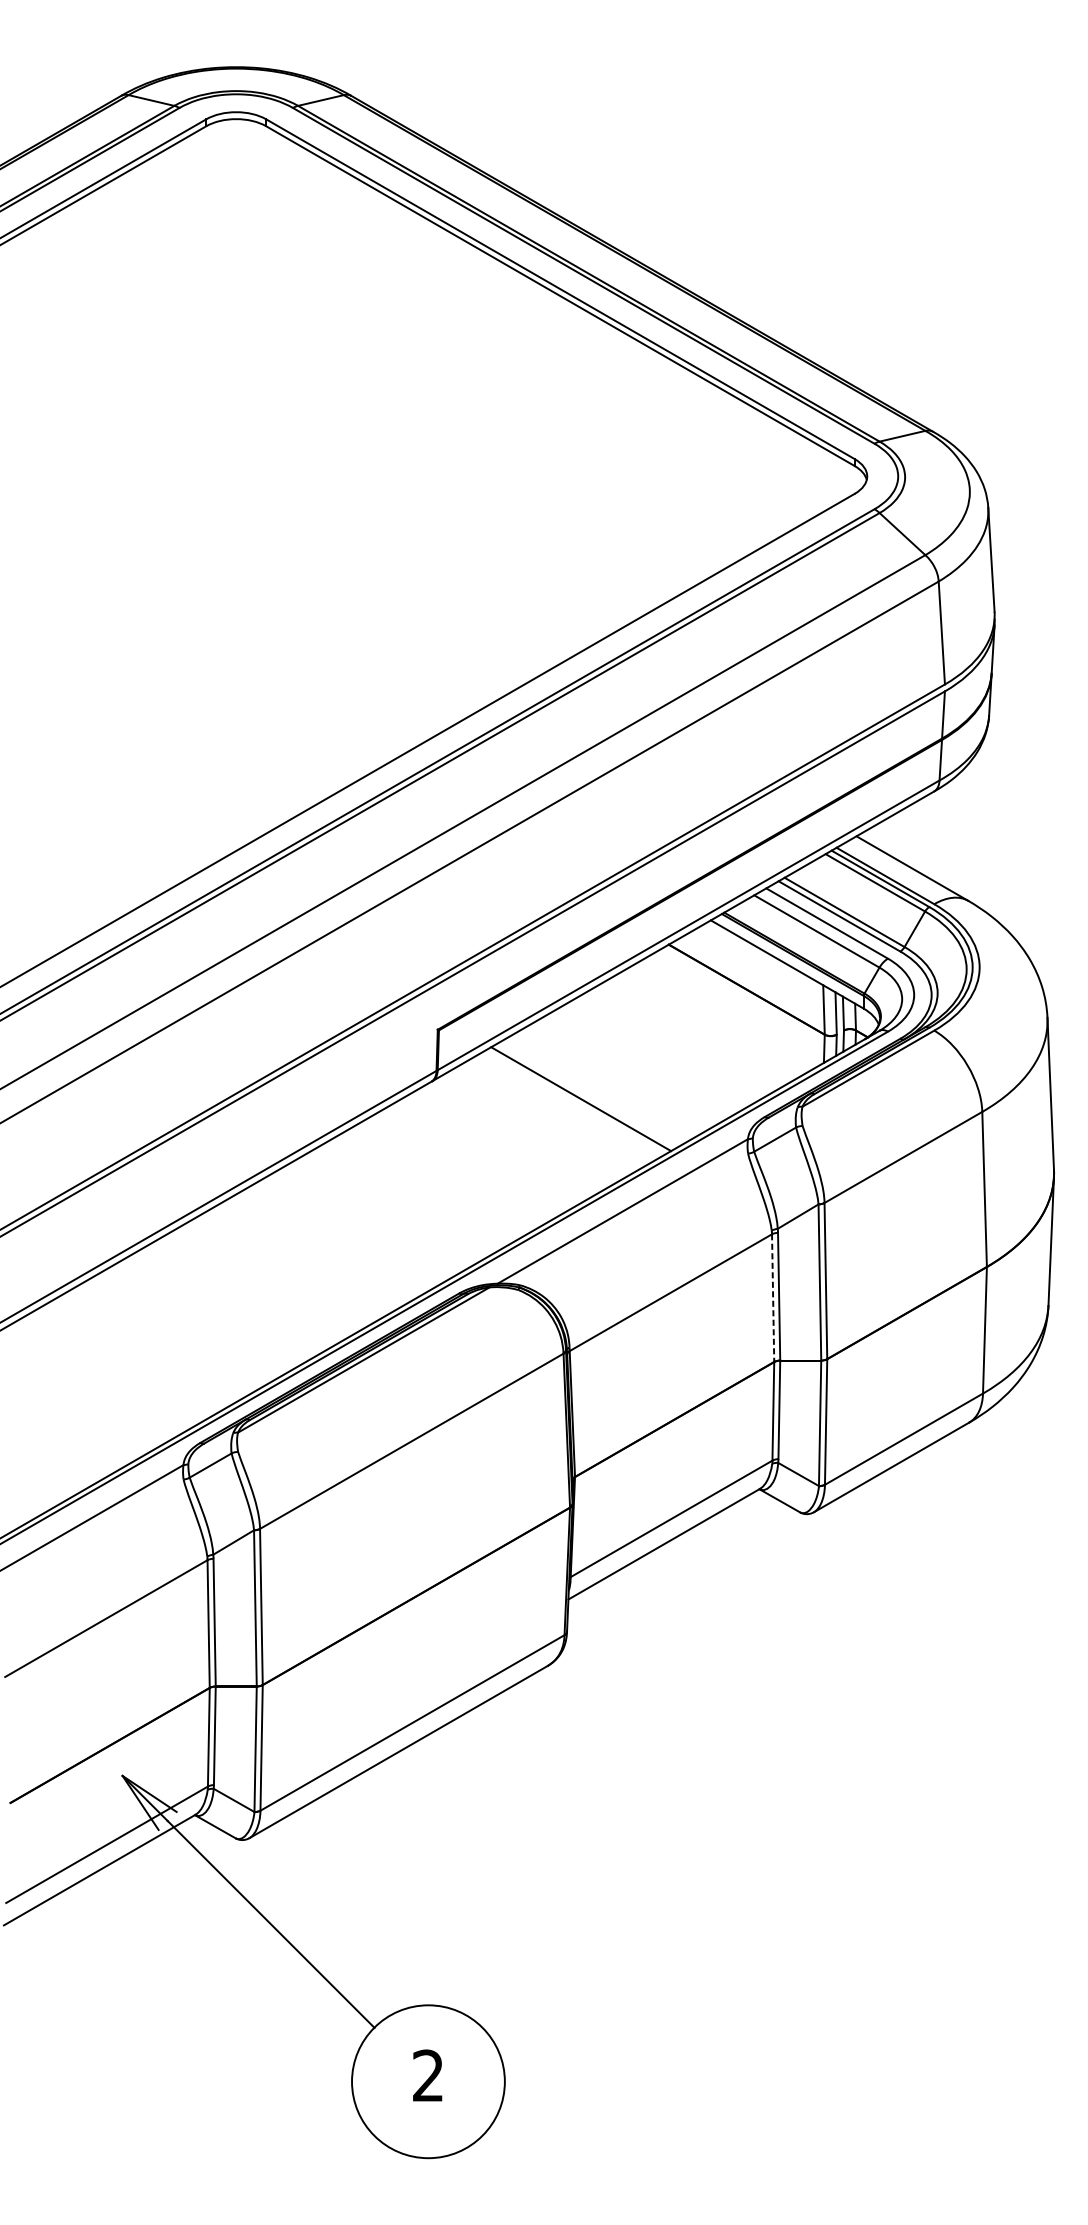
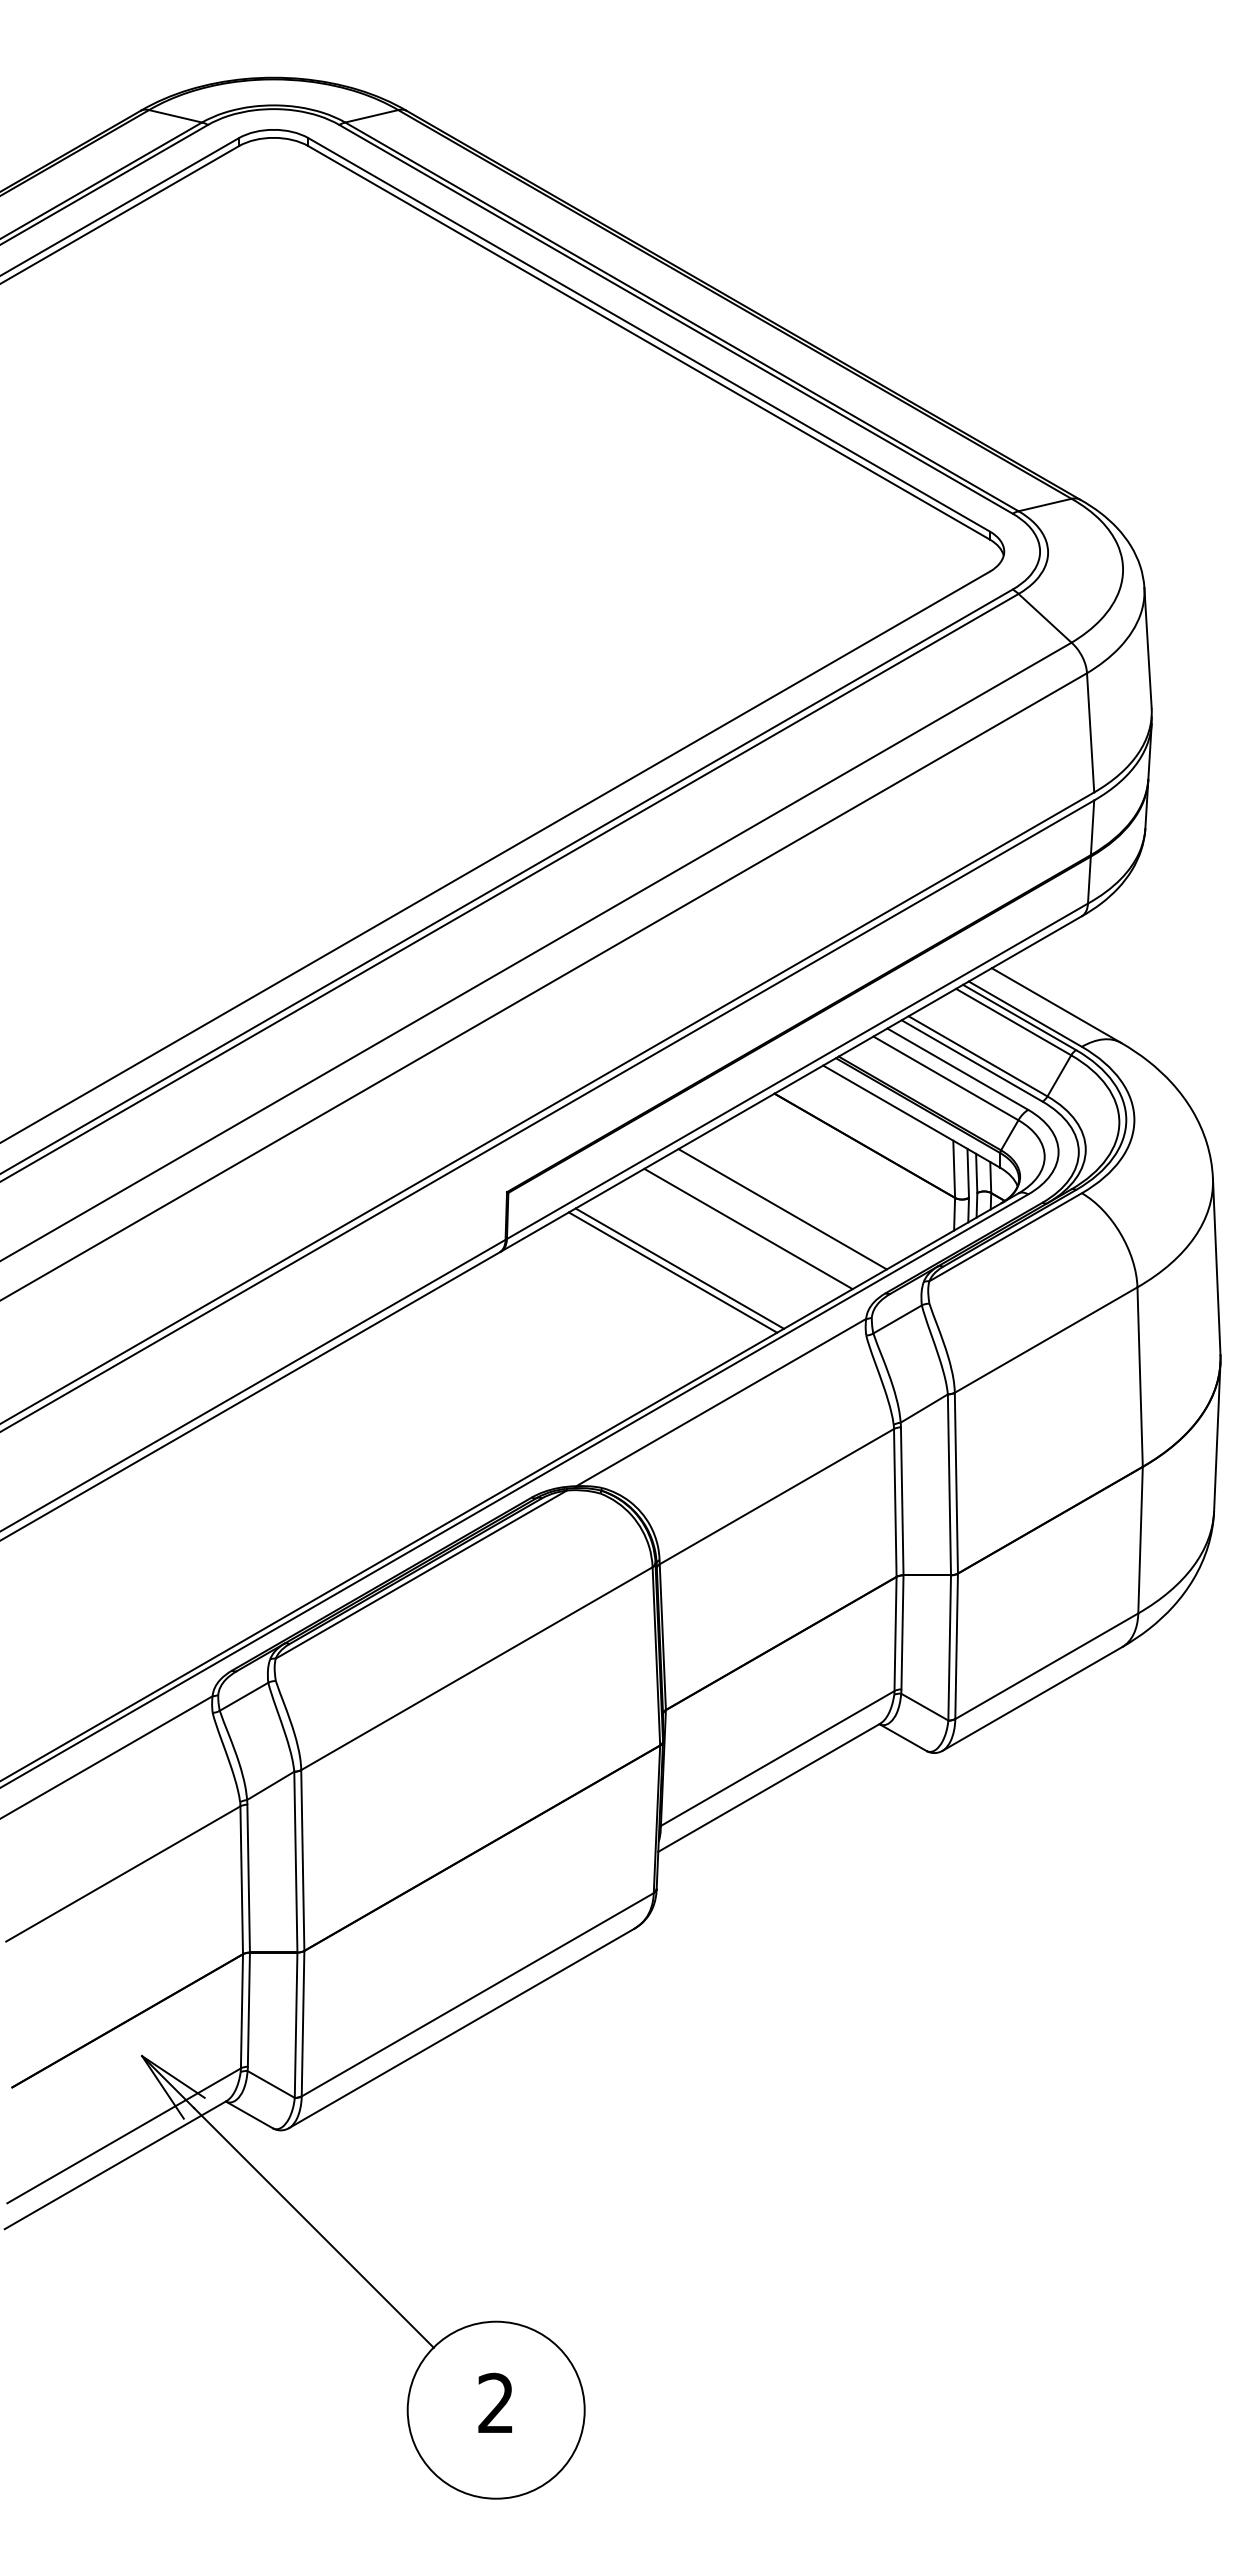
line: (675, 1044) -> (782, 1209), added
line: (646, 1061) -> (748, 1228), added
line: (586, 1095) -> (679, 1268), added
line: (773, 1297) -> (895, 1502), dashed -> solid

